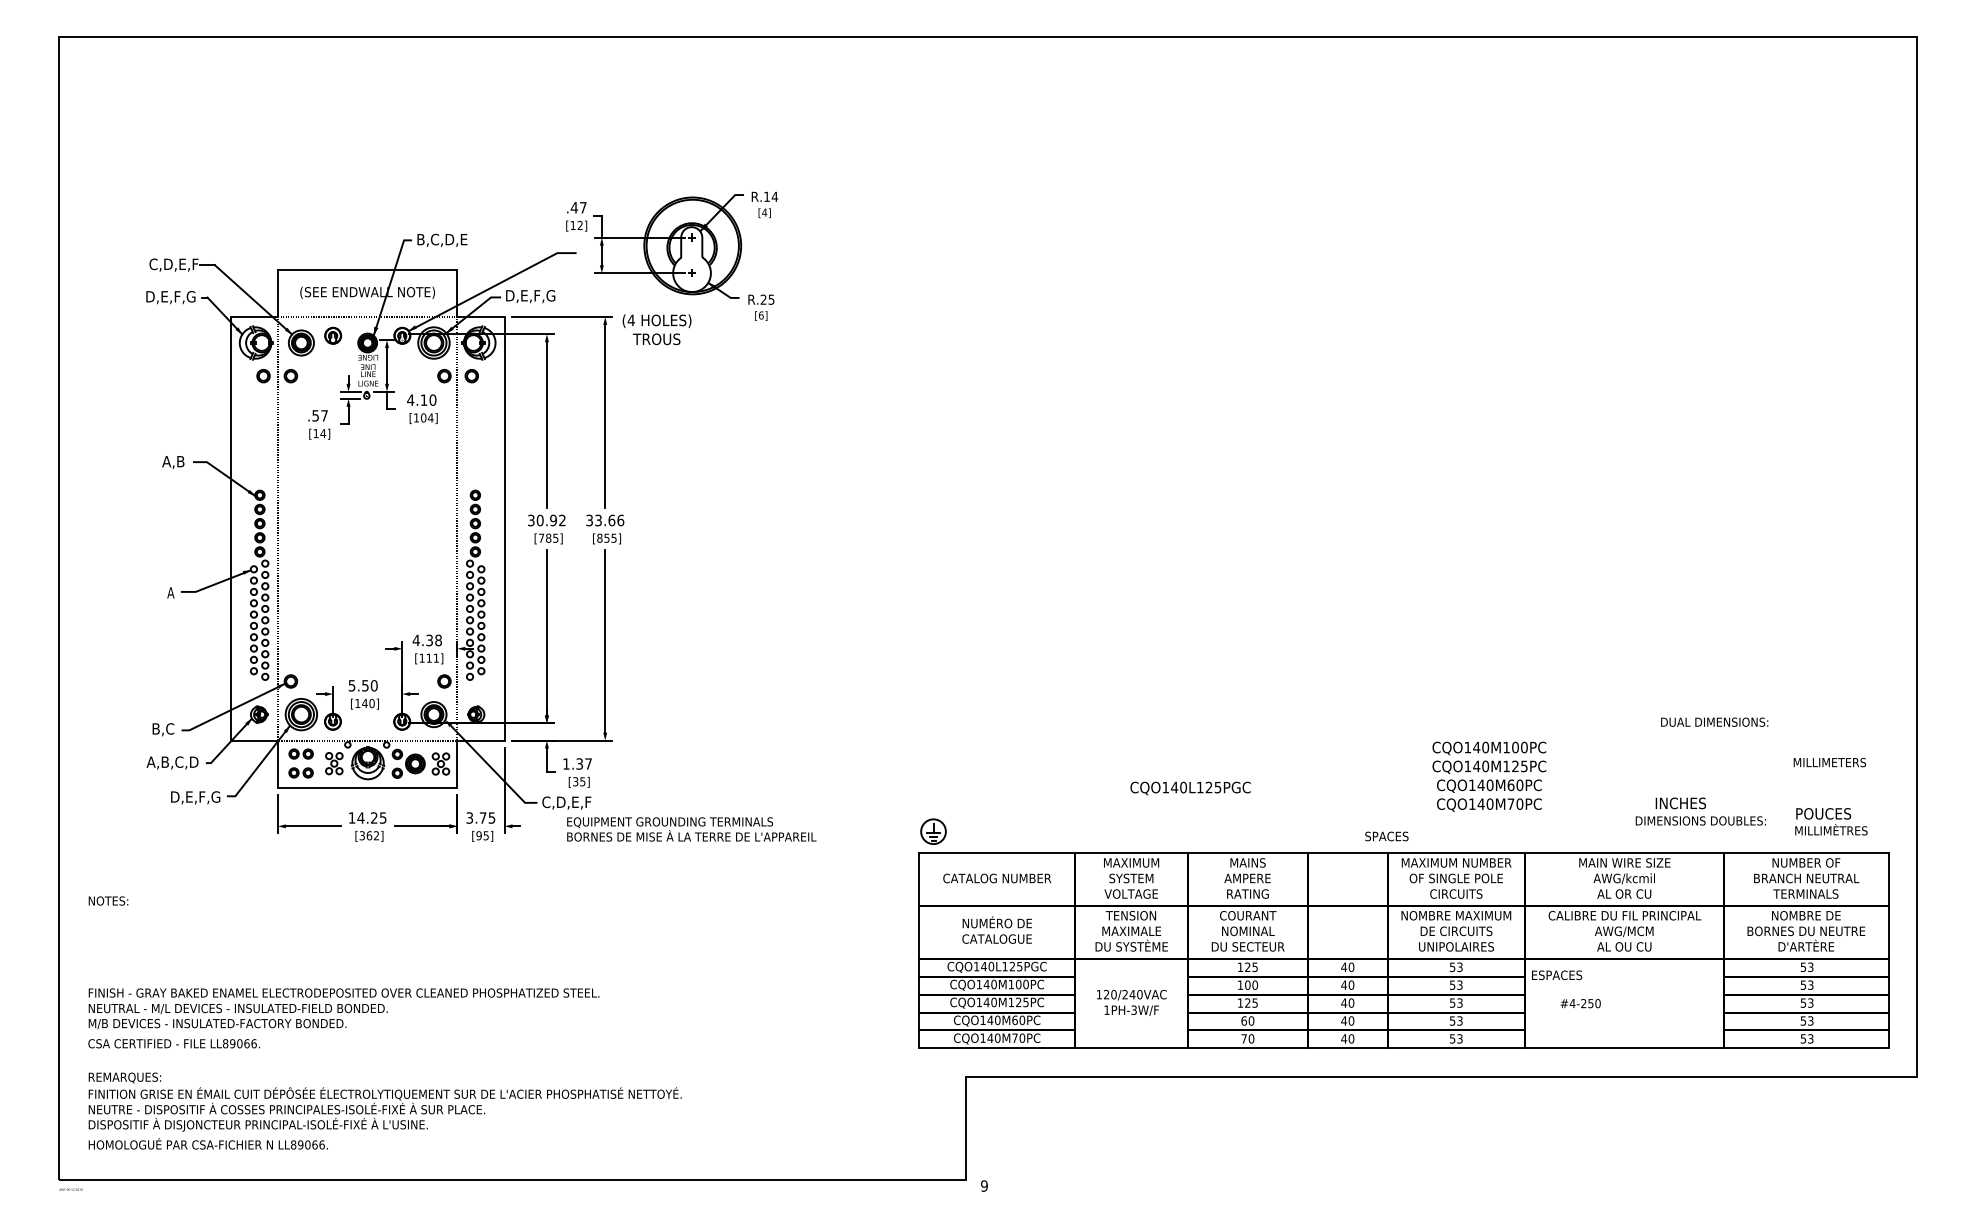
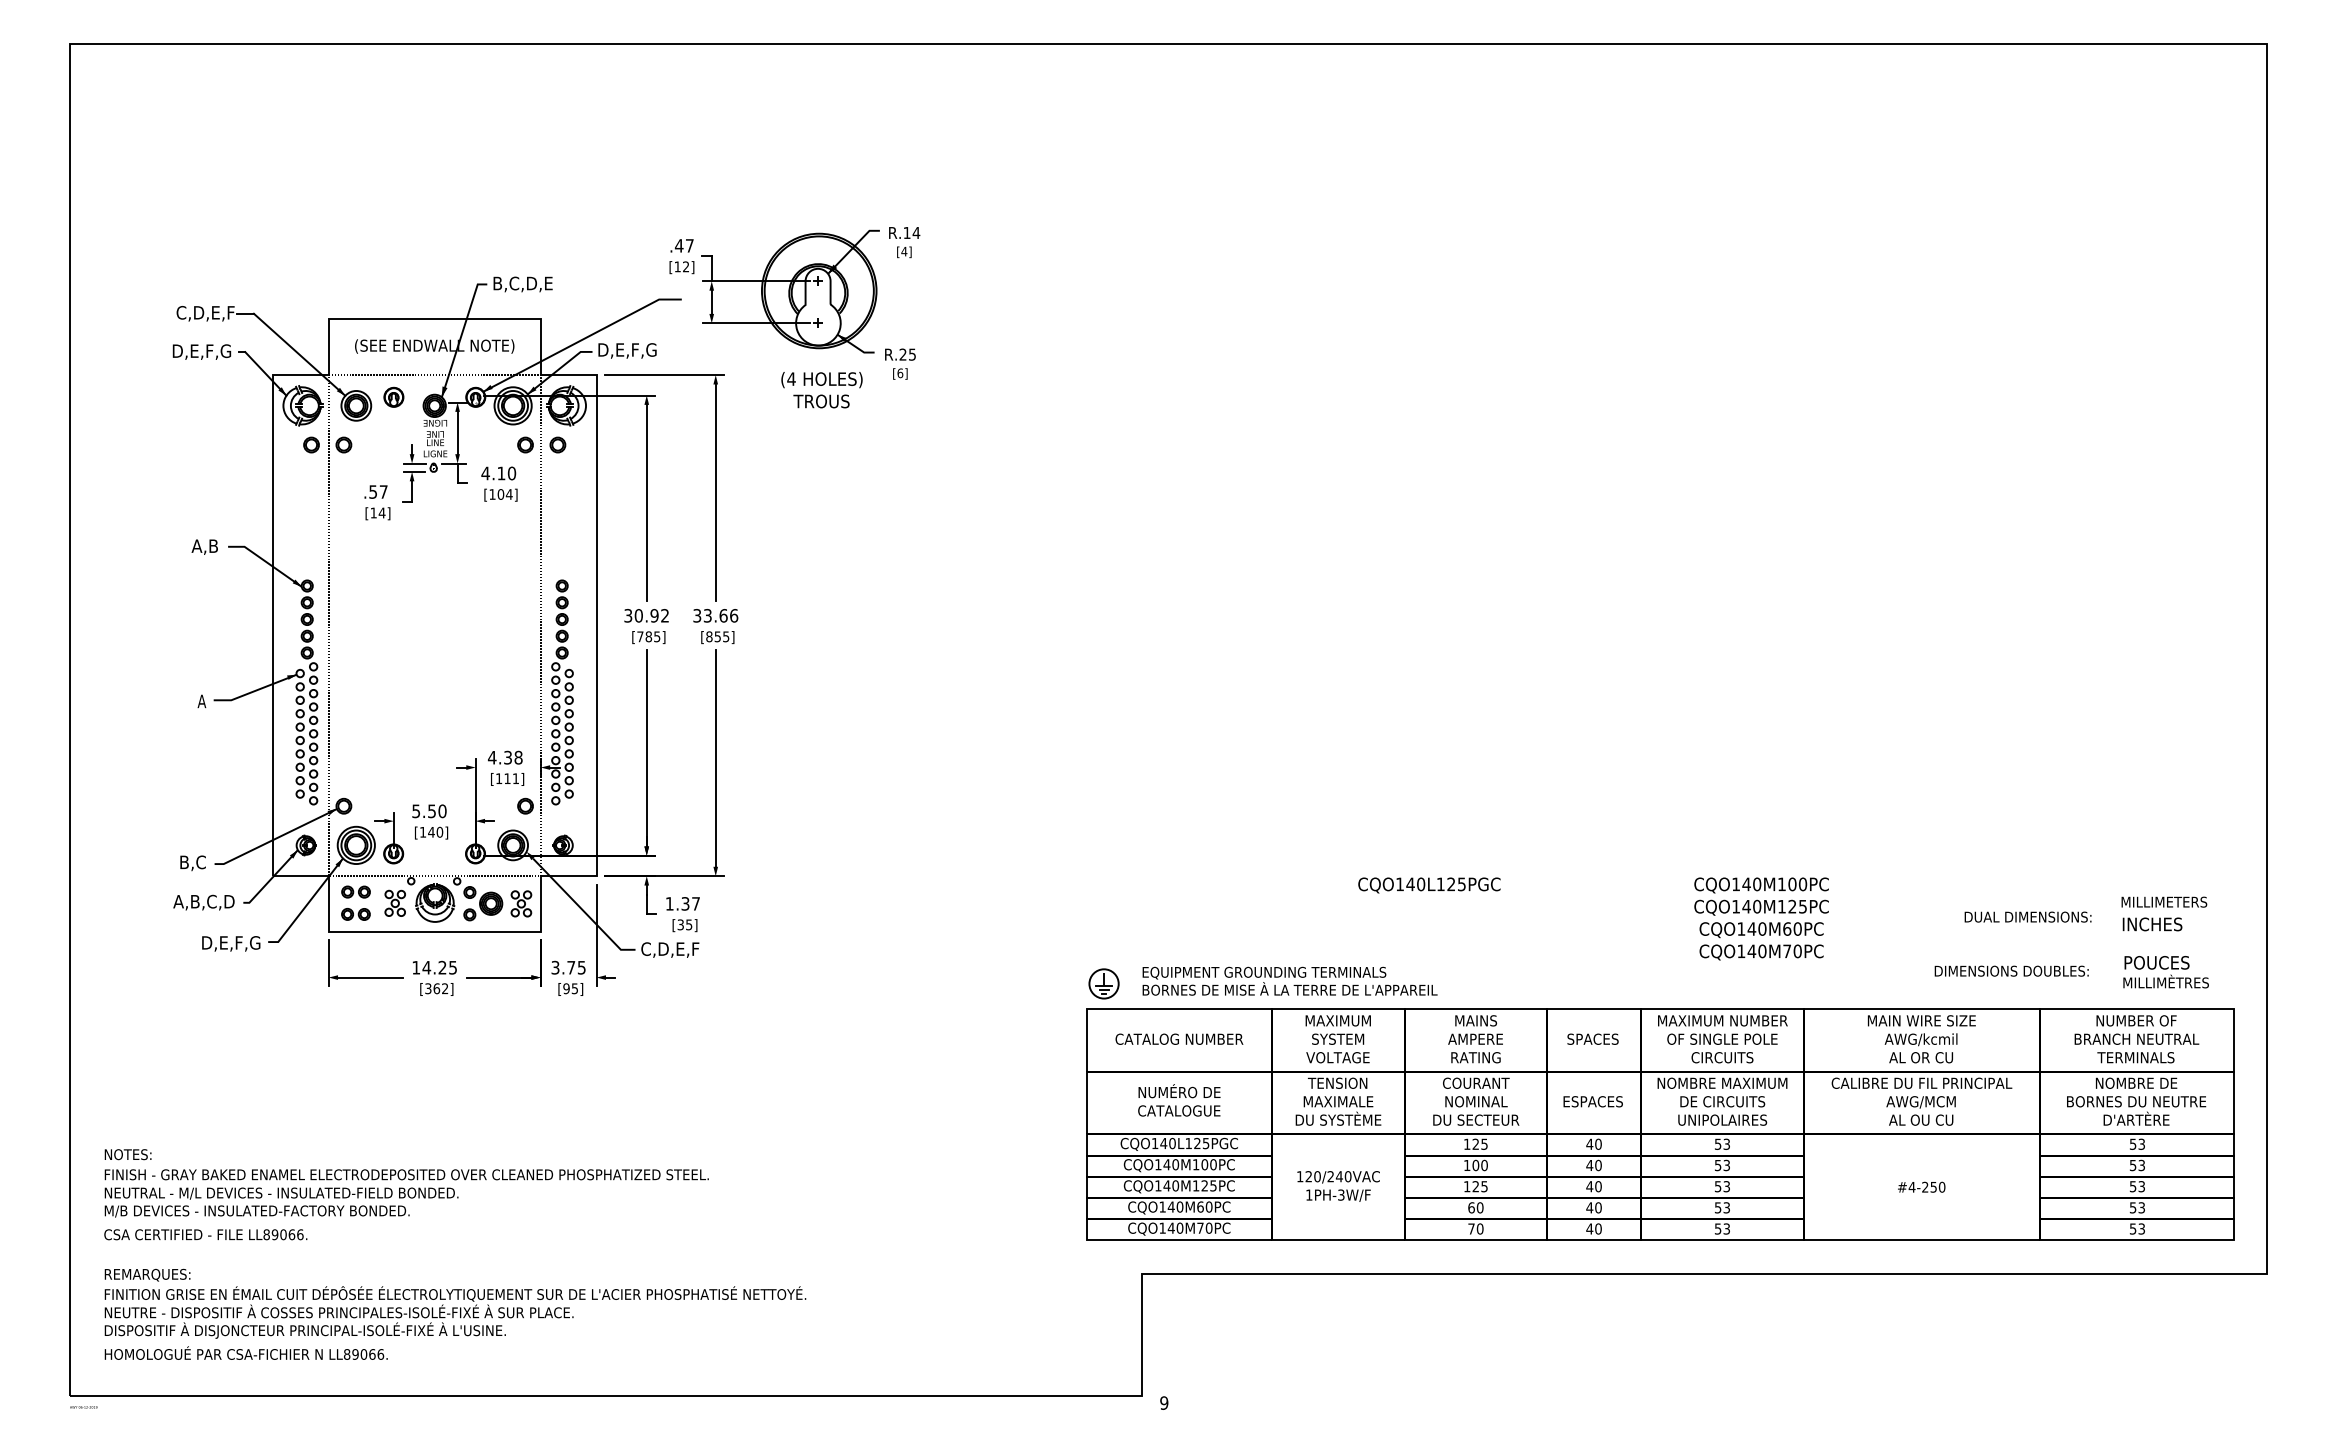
text: (656, 329) -> (821, 389), moved
text: (1714, 721) -> (2027, 916), moved
text: (1190, 788) -> (1429, 885), moved
text: (1680, 803) -> (2152, 924), moved
text: (691, 829) -> (1289, 981), moved
text: (1386, 836) -> (1592, 1039), moved
text: (108, 900) -> (128, 1154), moved
text: (1557, 975) -> (1593, 1101), moved
text: (1580, 1003) -> (1921, 1187), moved

